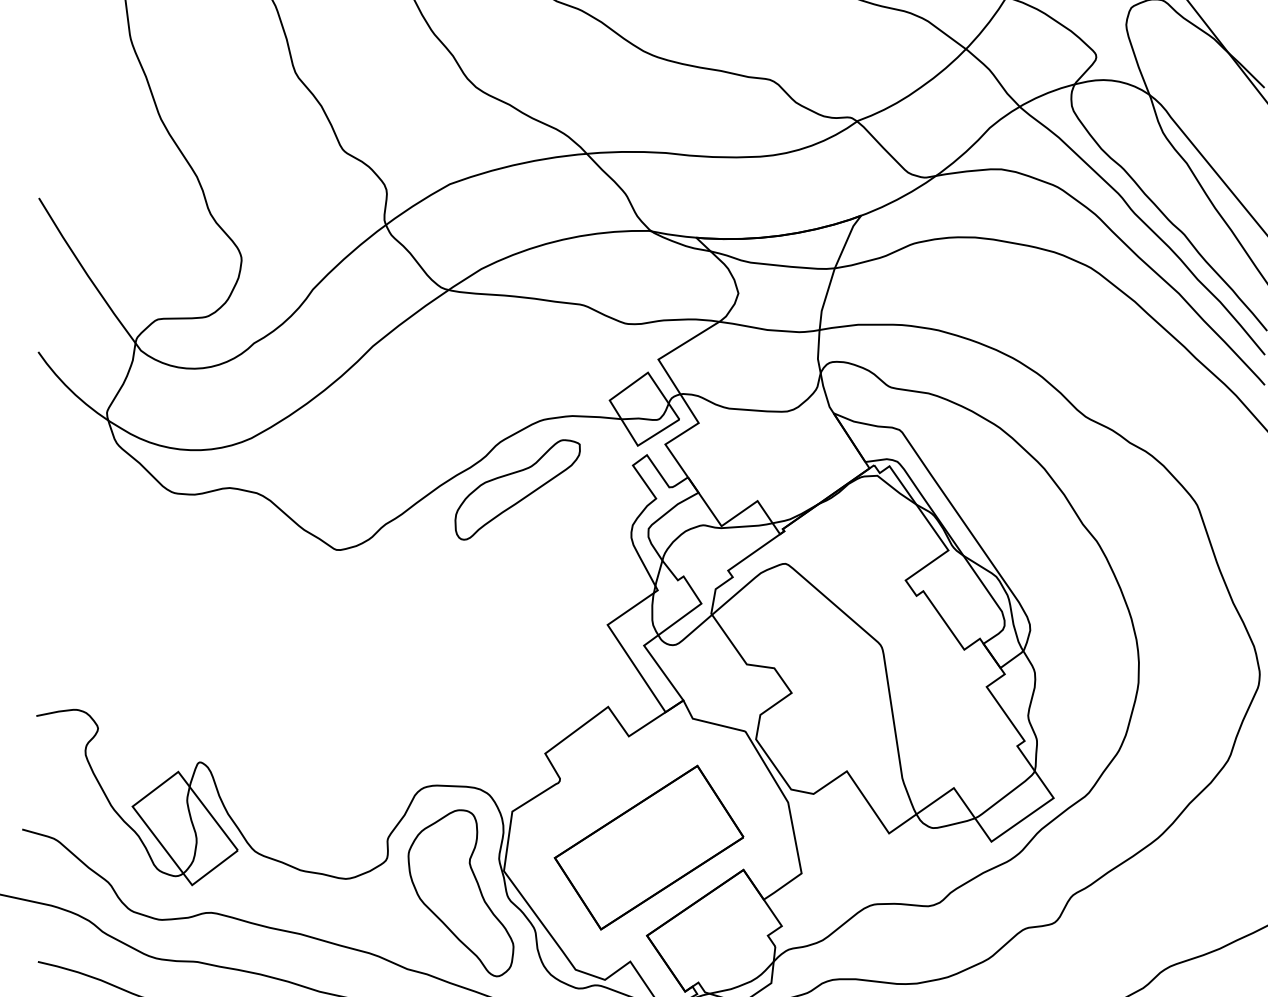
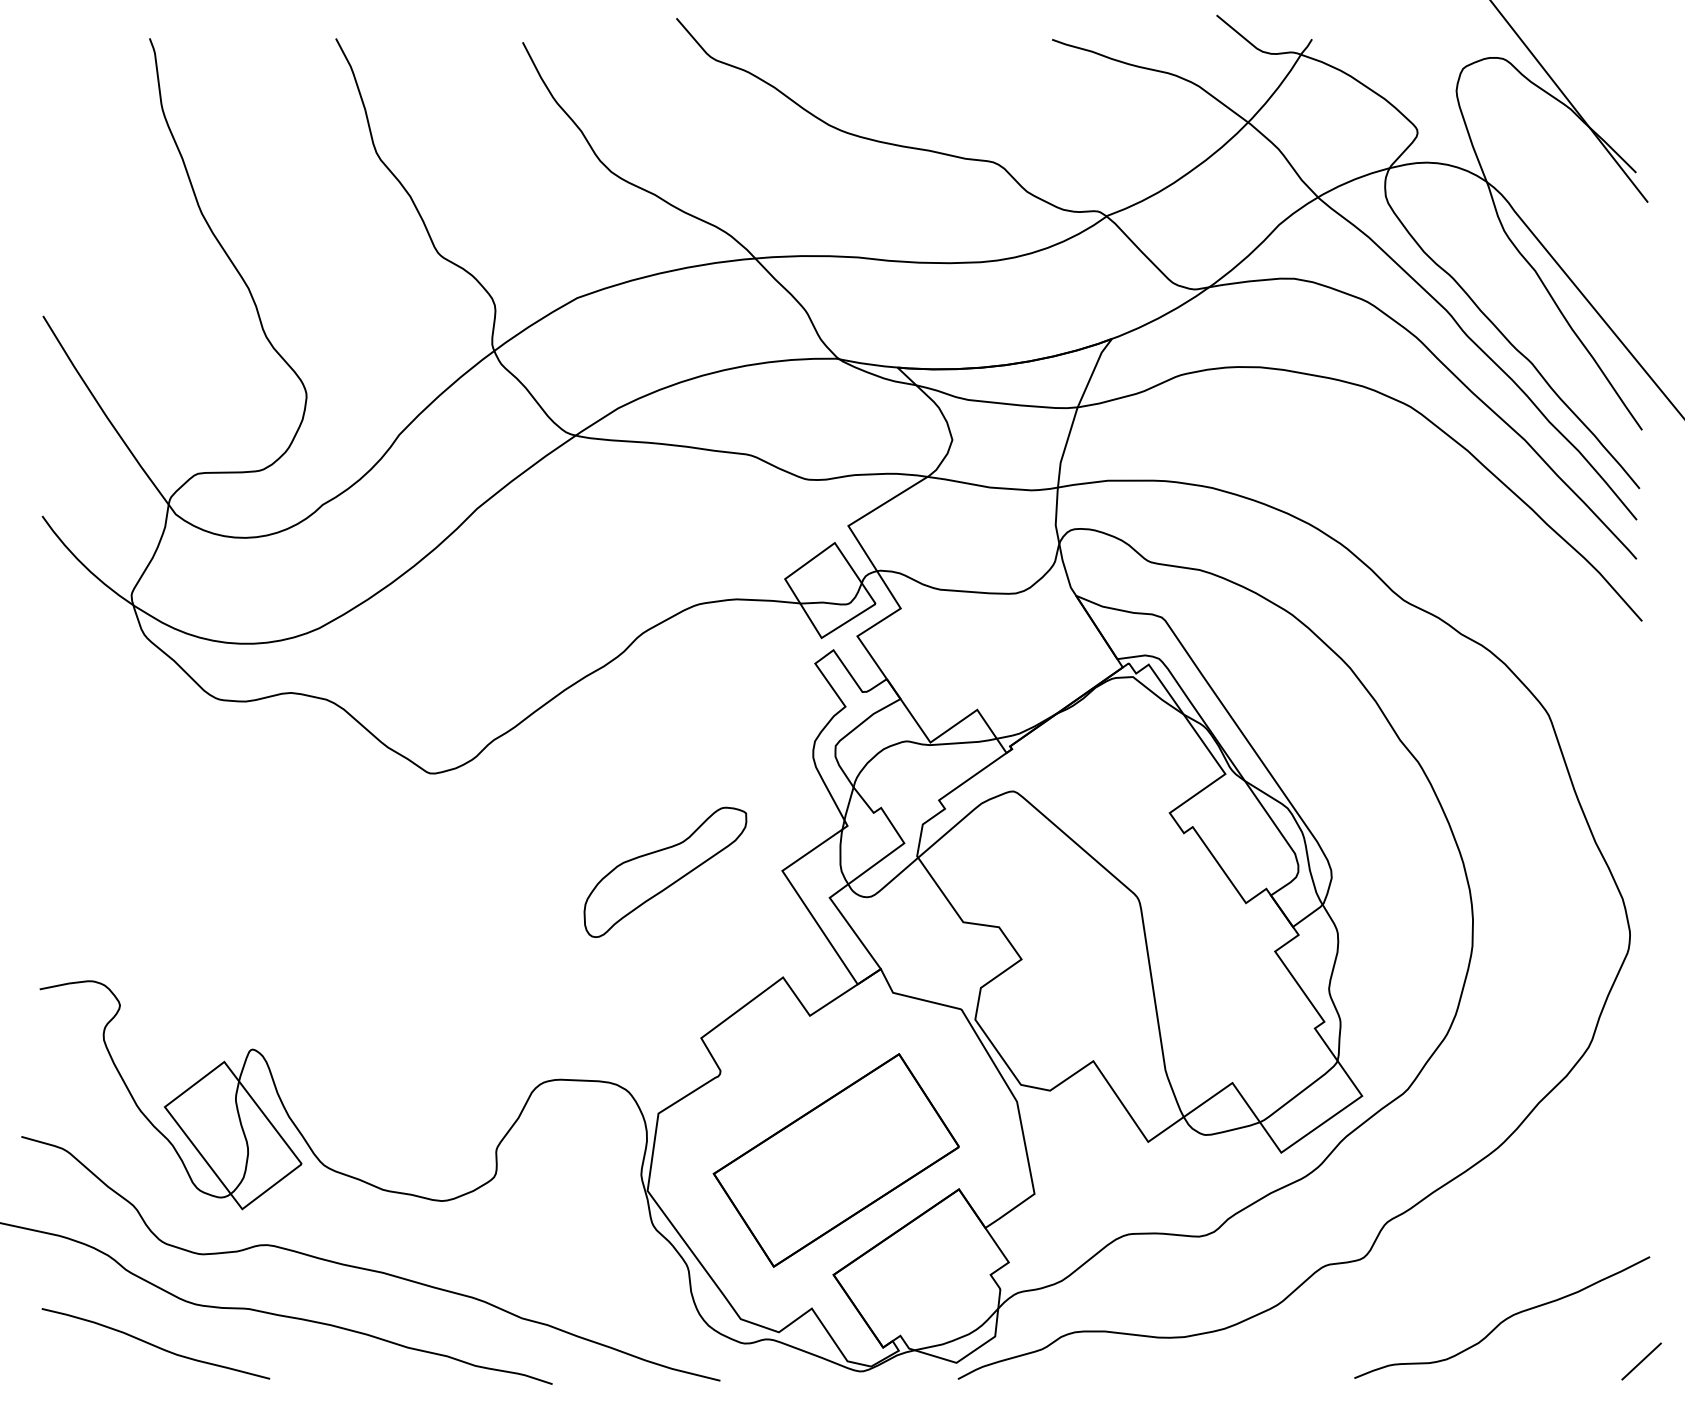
part: (517, 489) -> (665, 872), moved
part: (460, 893) -> (591, 1219), removed

